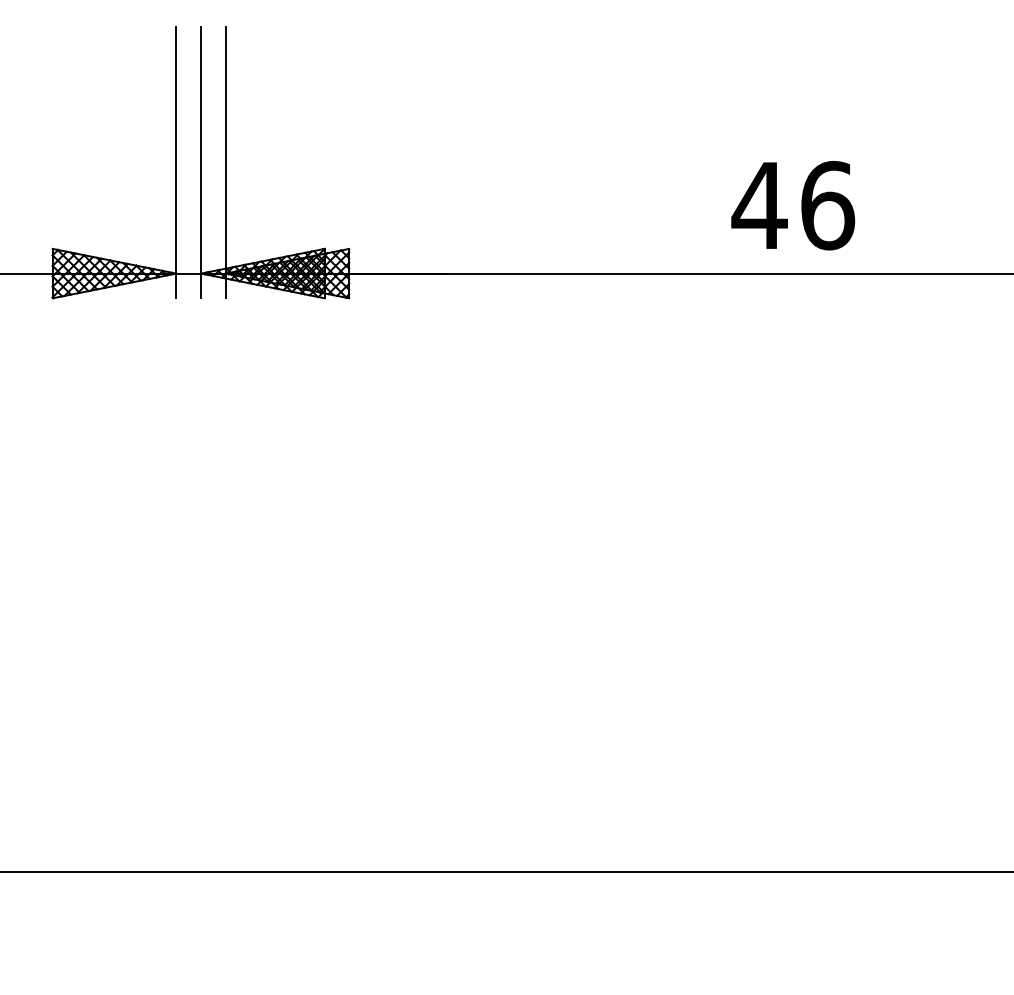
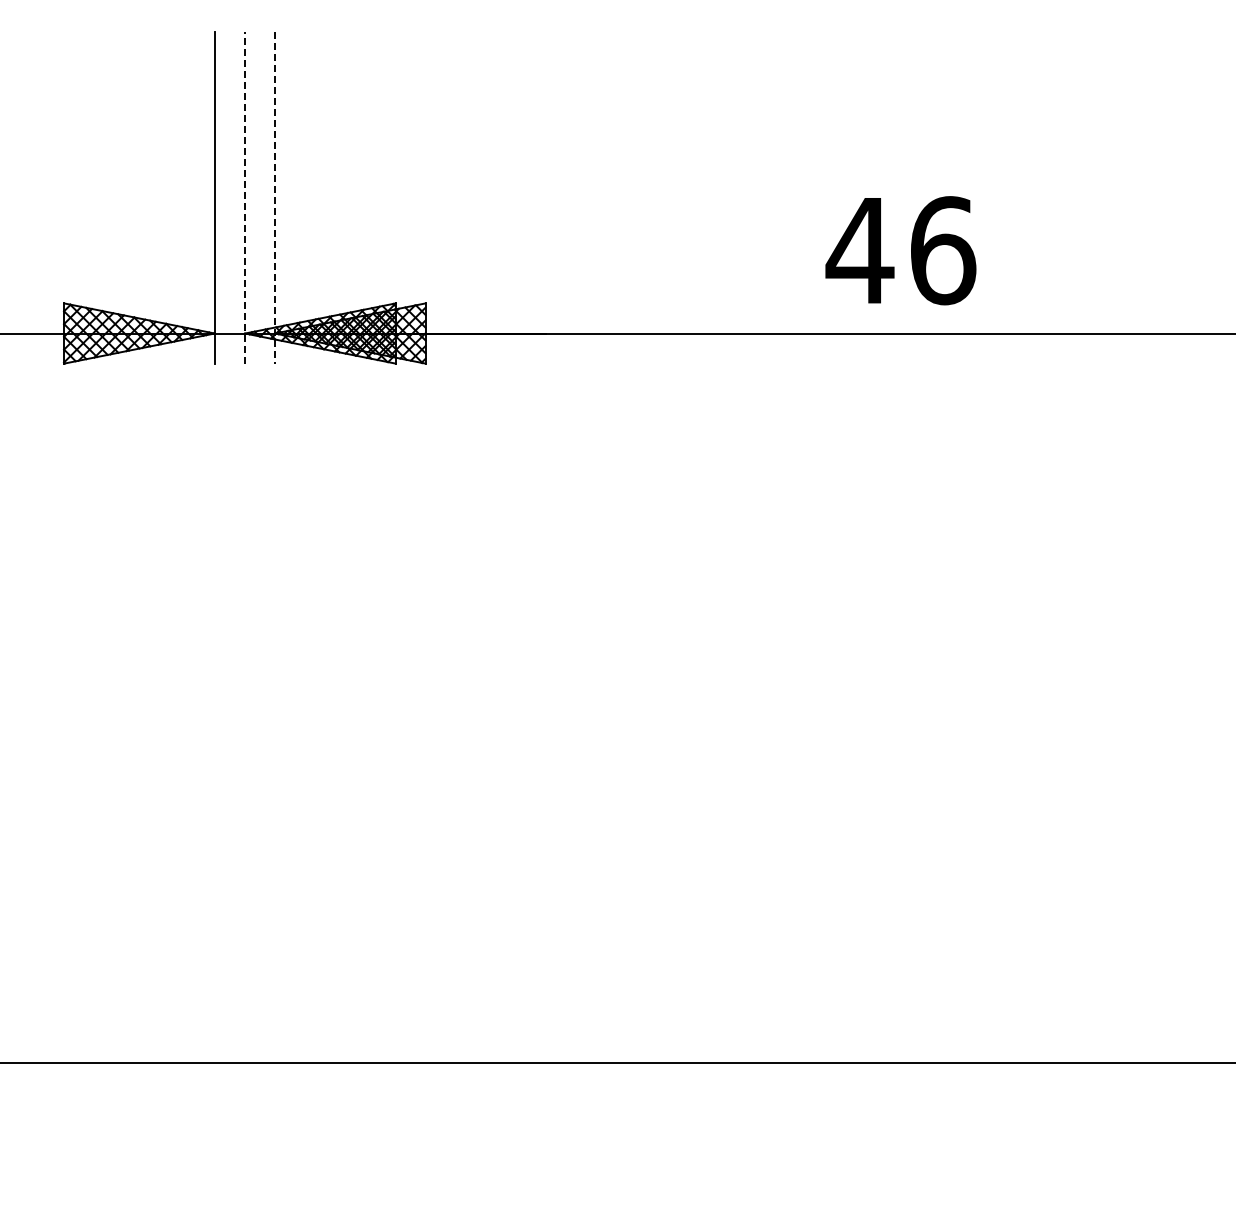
line: (201, 162) -> (245, 197), solid -> dashed
line: (225, 162) -> (274, 197), solid -> dashed
text: (792, 205) -> (900, 250), moved

